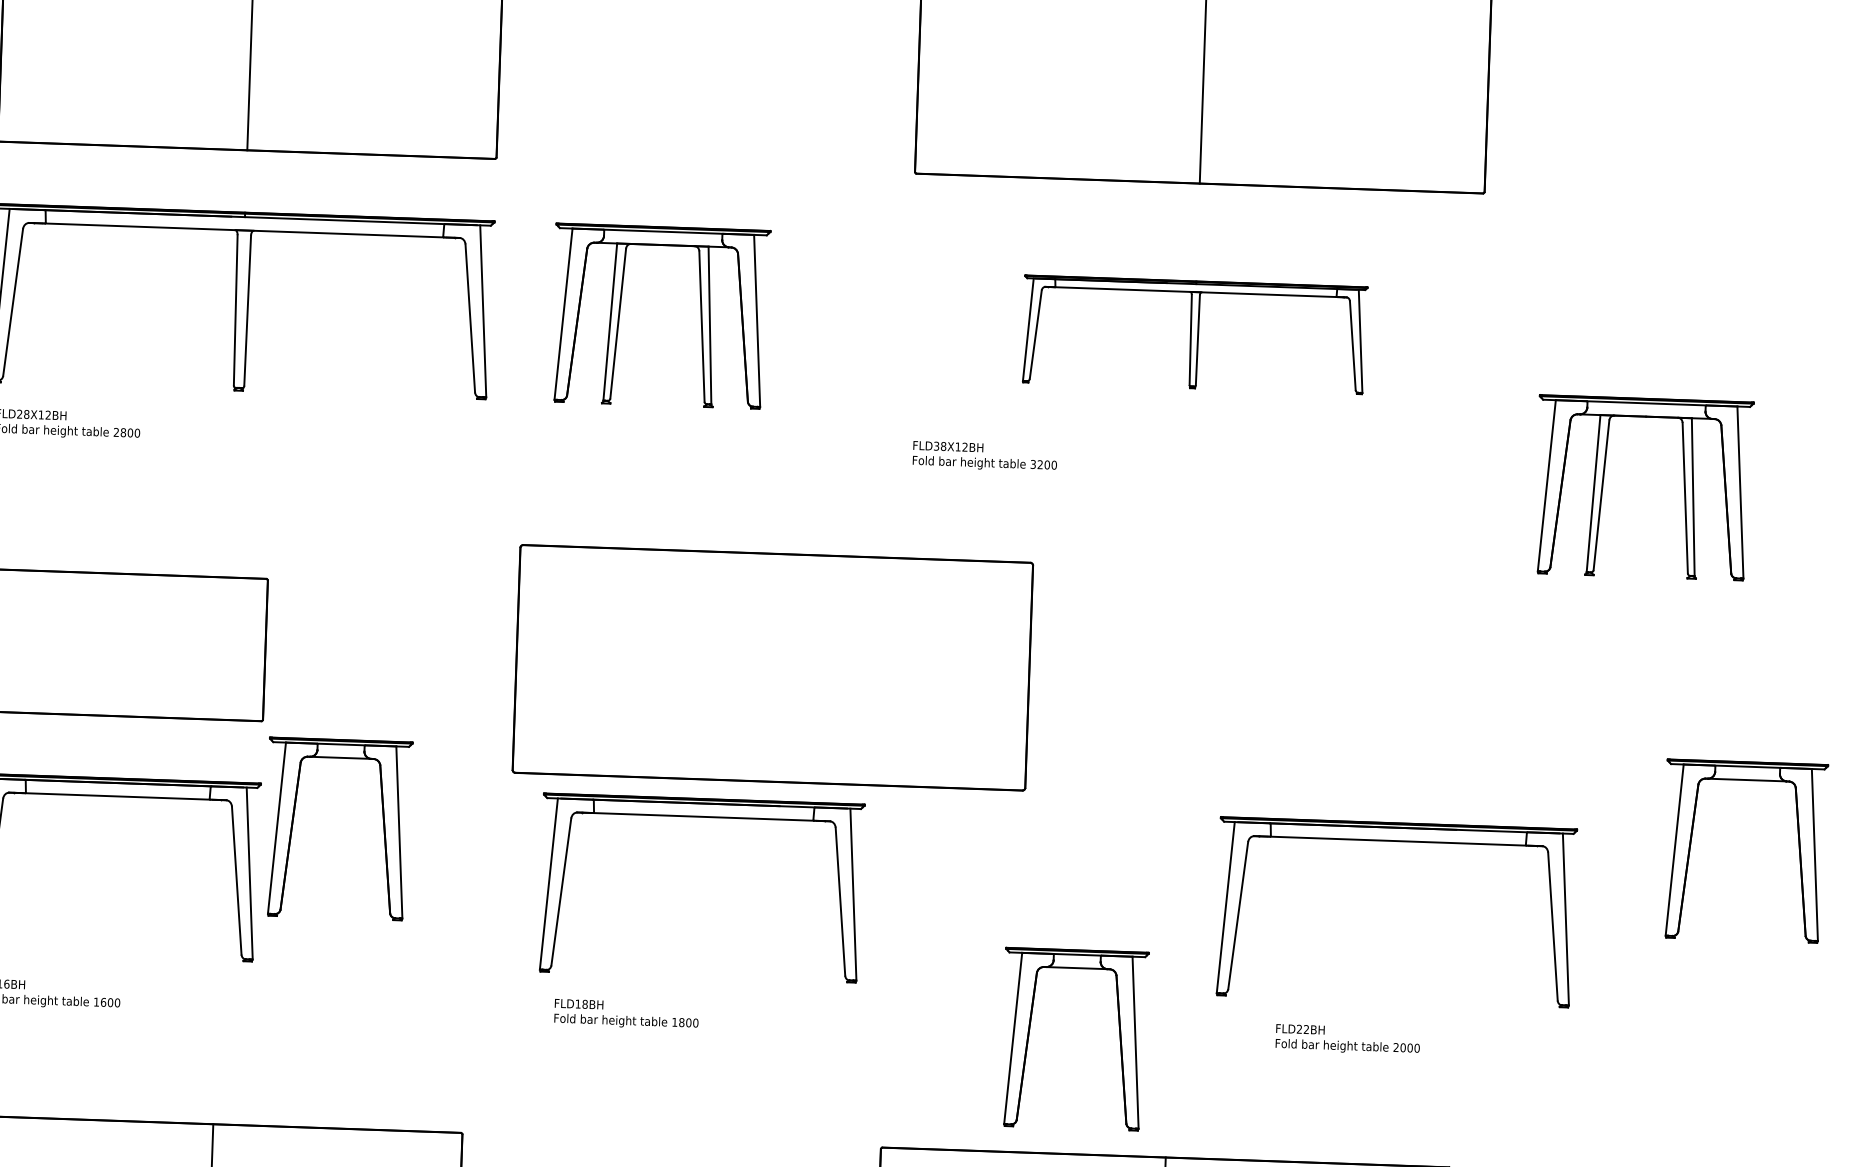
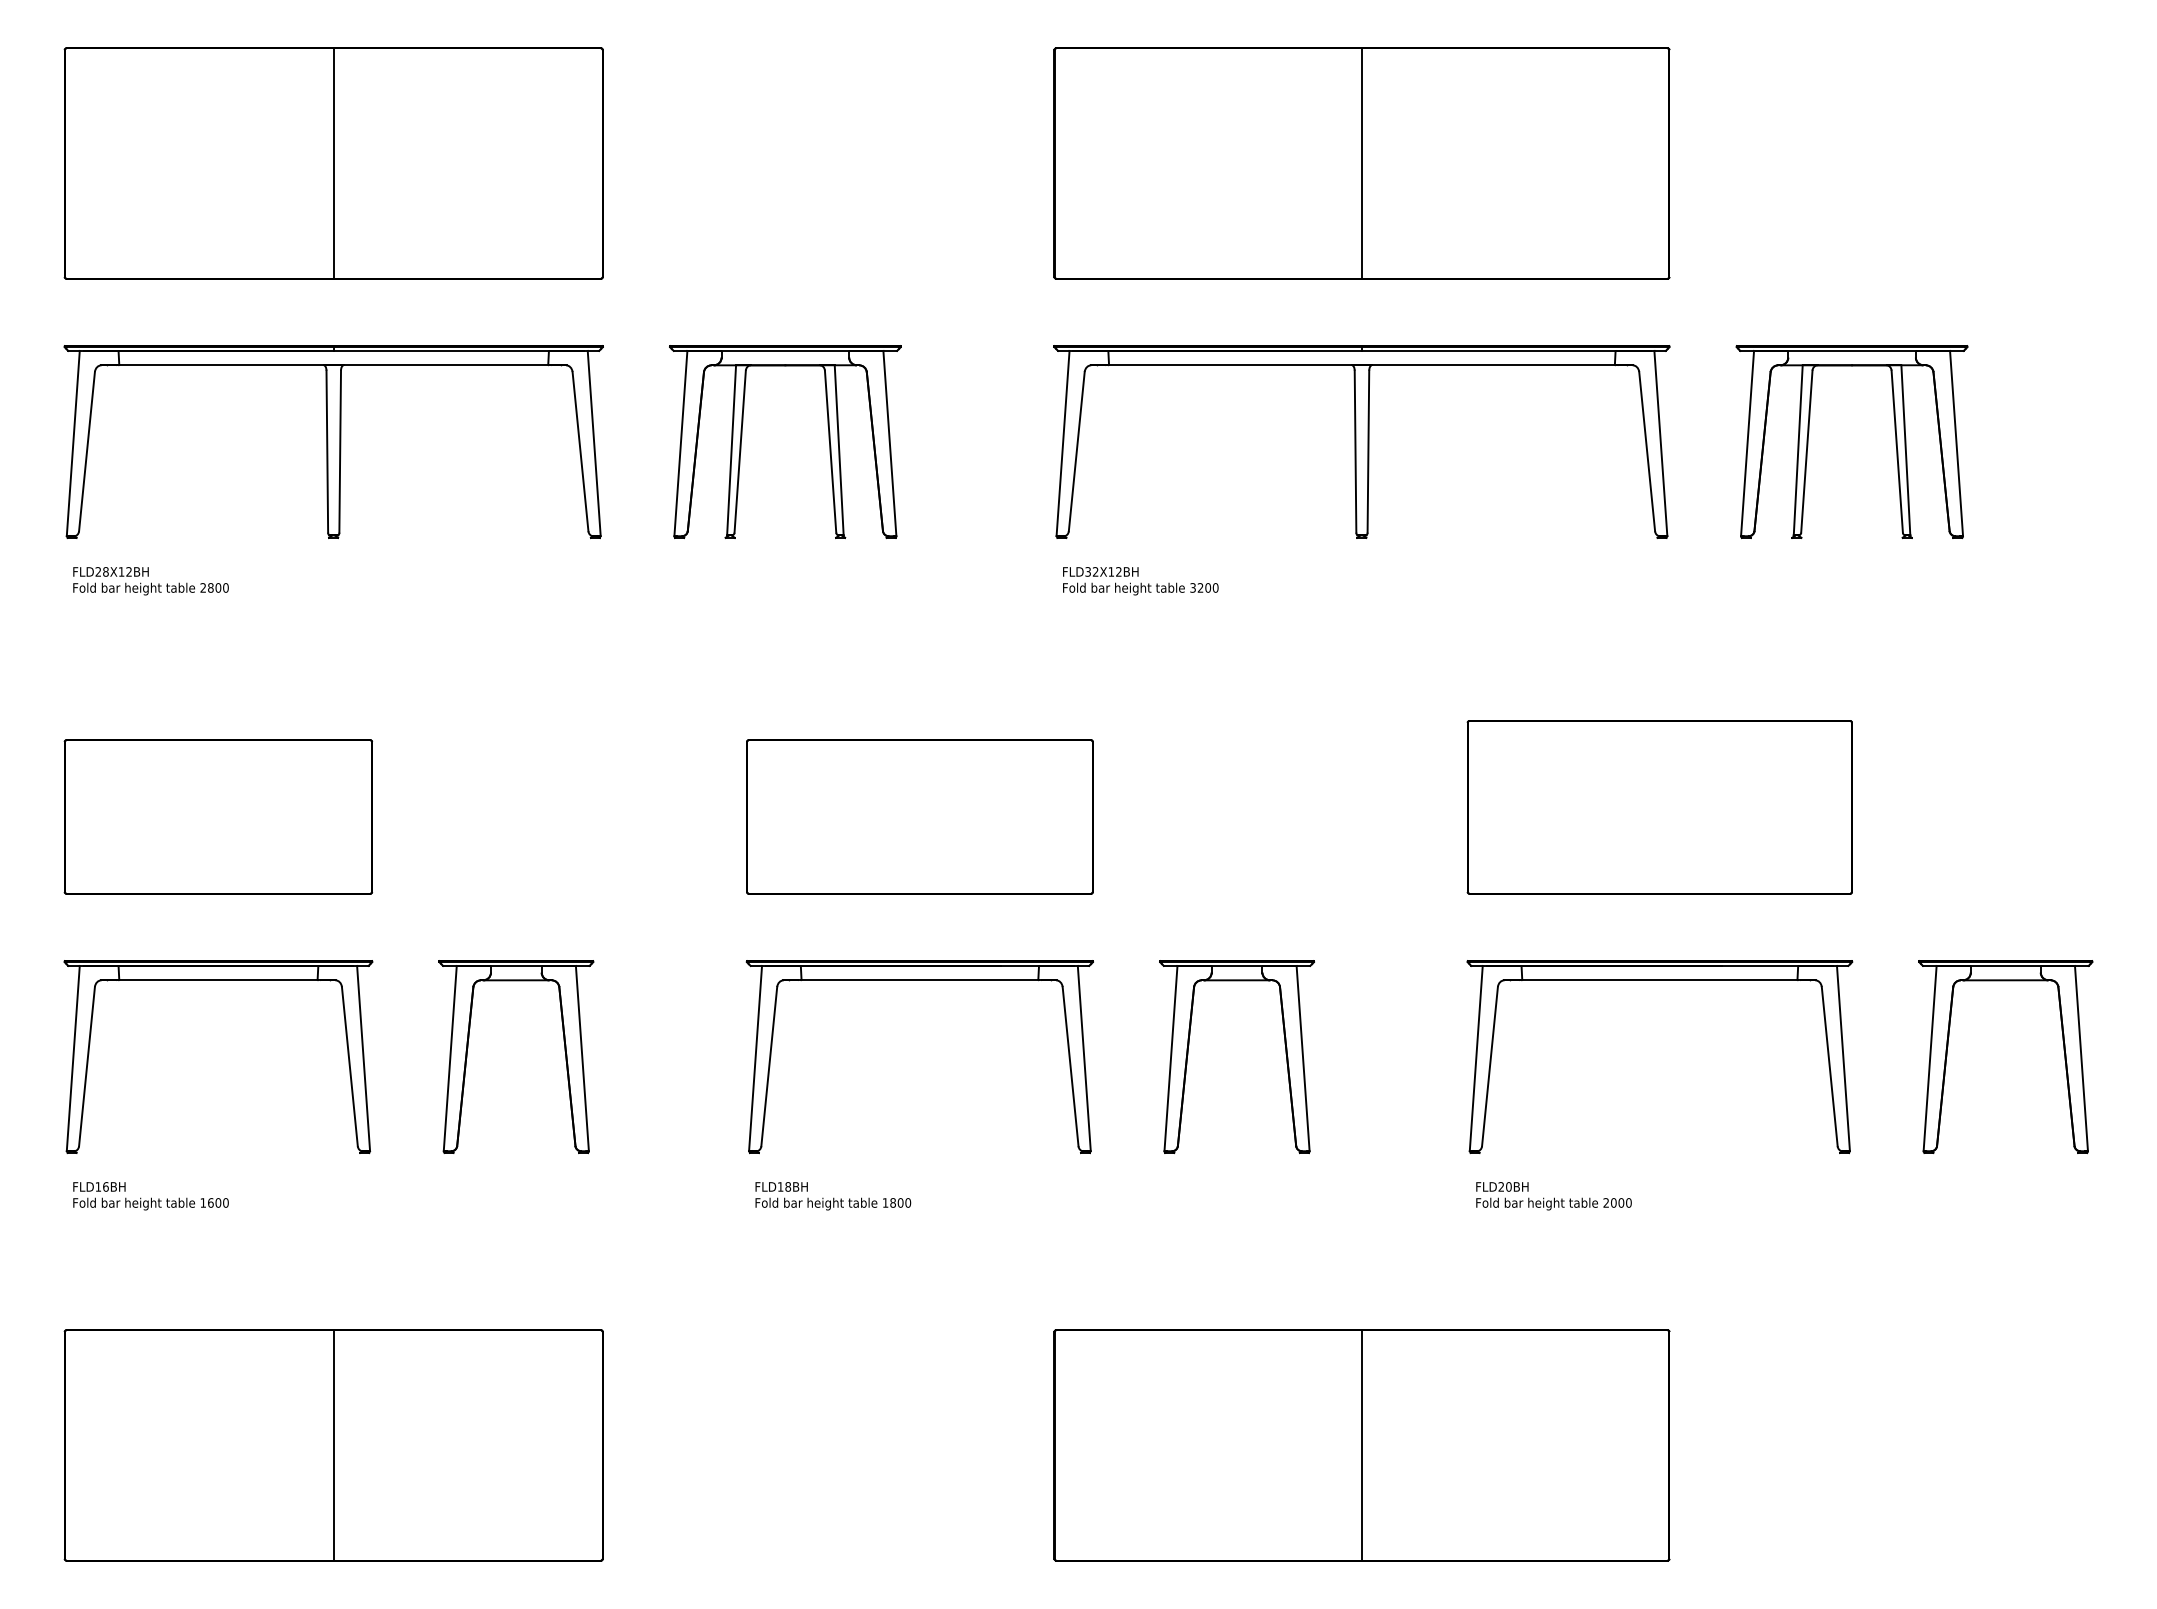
part: (1194, 334) -> (1361, 441), size x1.67
text: (943, 446) -> (1095, 571), FLD38X12BH -> FLD32X12BH
part: (1604, 477) -> (1809, 432), moved
part: (772, 667) -> (919, 816), size x0.62
part: (1458, 682) -> (1659, 807), added
part: (703, 817) -> (919, 980), moved
part: (383, 825) -> (564, 1051), moved
part: (1692, 839) -> (1948, 1046), moved
part: (1398, 841) -> (1659, 980), moved
text: (626, 1014) -> (833, 1196), moved
text: (1306, 1029) -> (1508, 1186), FLD22BH -> FLD20BH
part: (1029, 1036) -> (1188, 1055), moved

